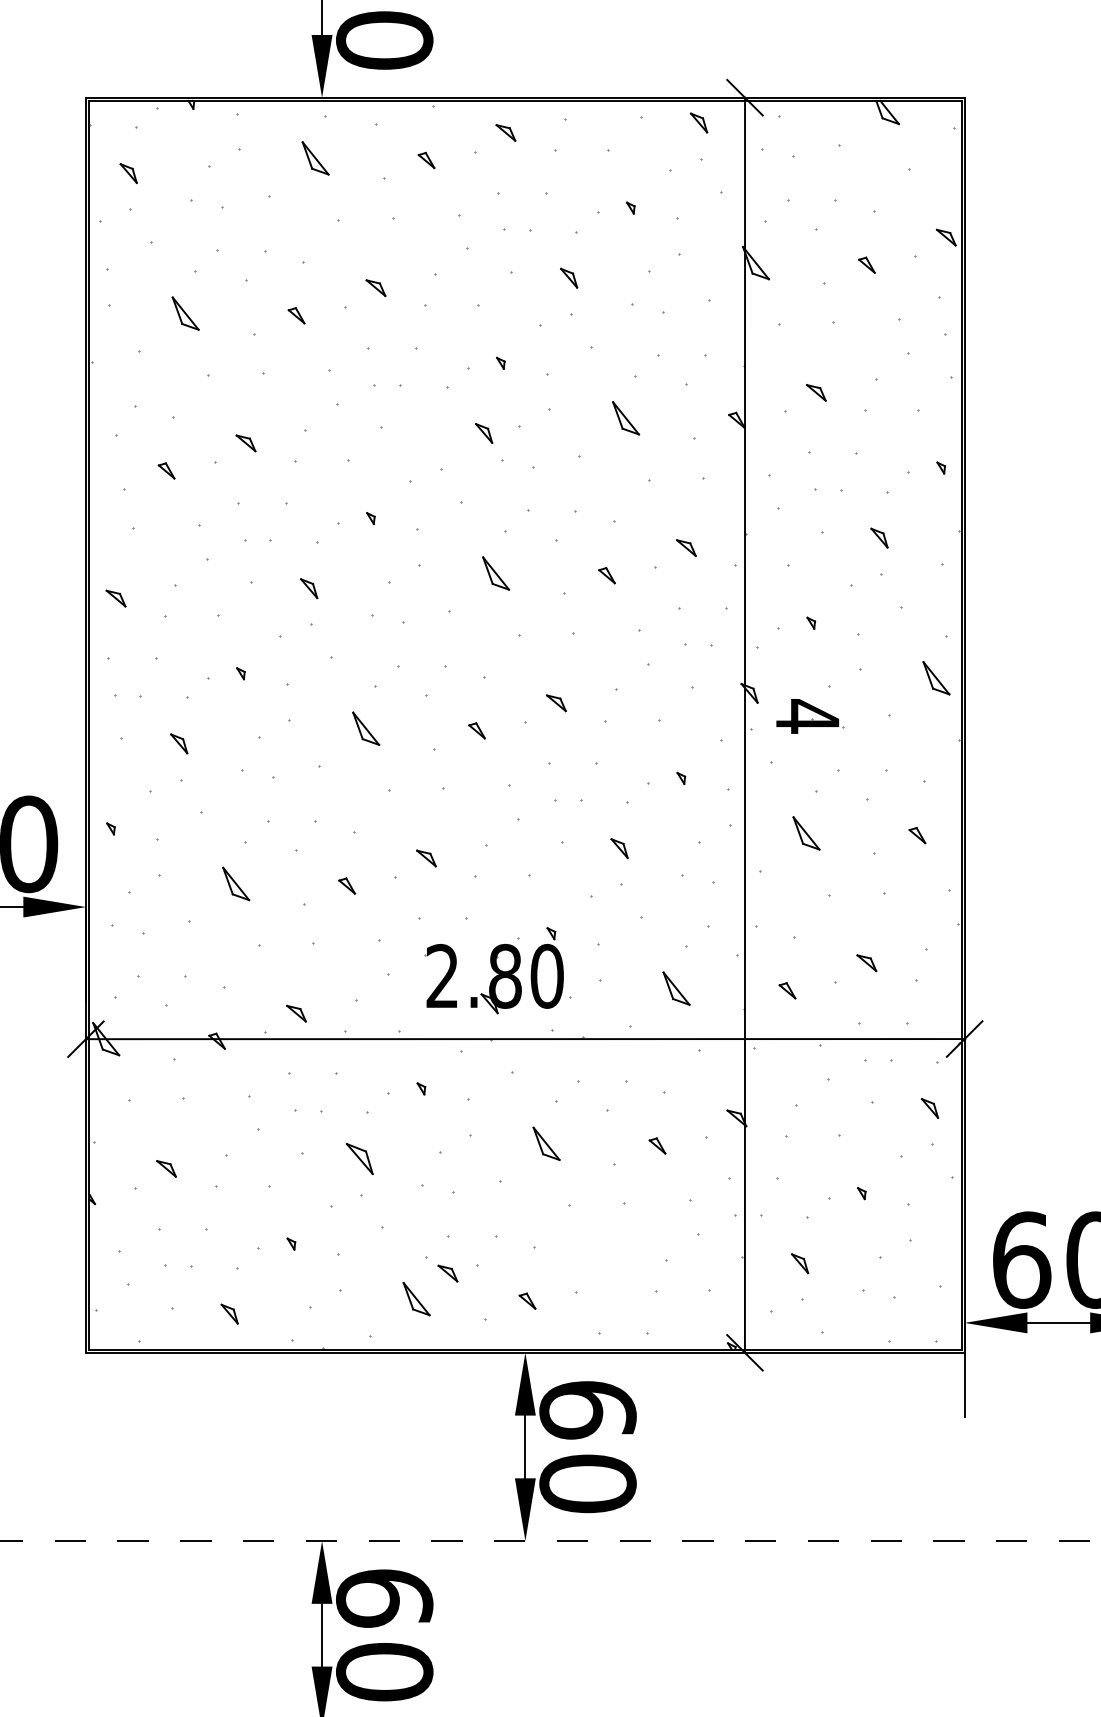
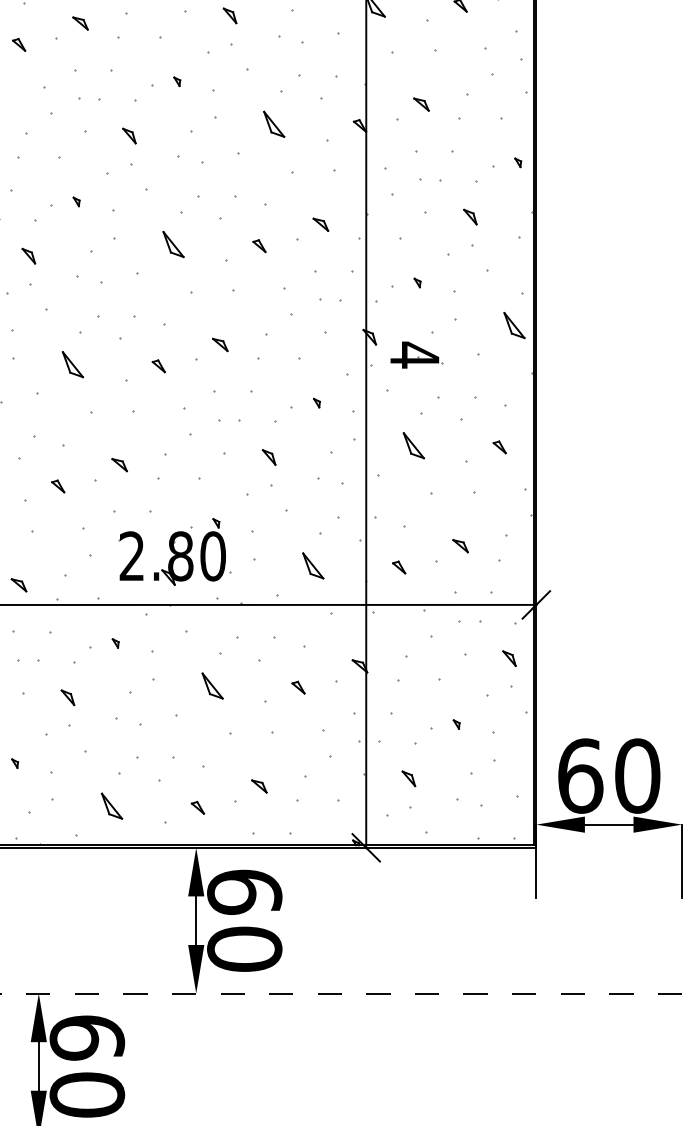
part: (484, 433) -> (129, 136), moved
part: (359, 1158) -> (67, 697), size x0.62
part: (447, 1273) -> (259, 786), moved

